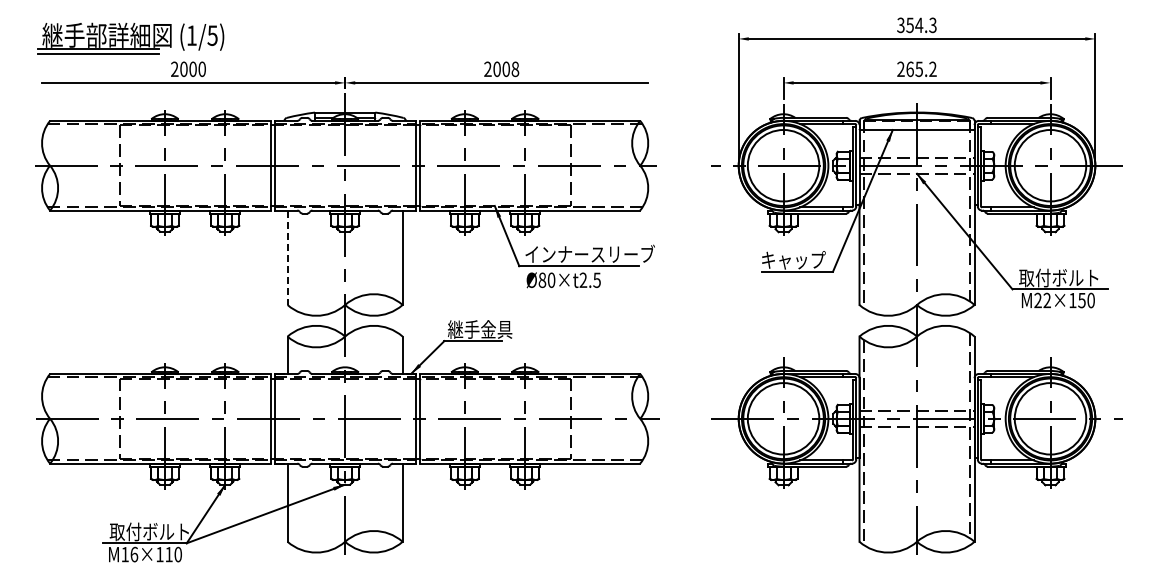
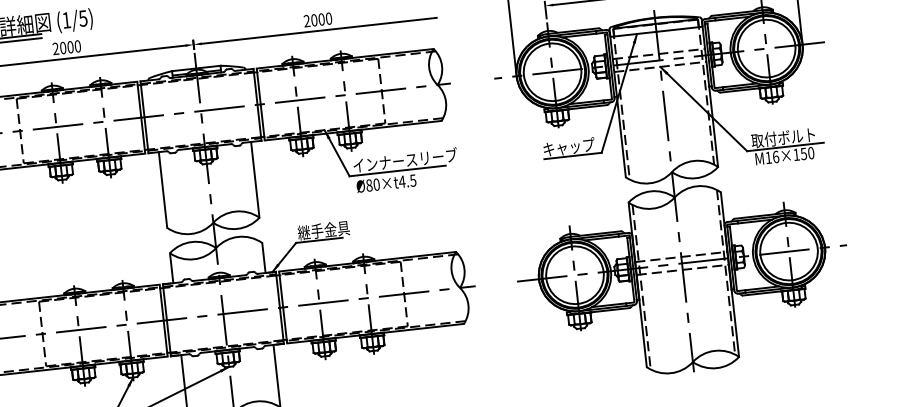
text: (515, 69) -> (329, 18), 2008 -> 2000
line: (287, 258) -> (163, 190), dashed -> solid
text: (583, 279) -> (402, 181), Ø80×t2.5 -> Ø80×t4.5
text: (1042, 300) -> (772, 157), M22×150 -> M16×150

